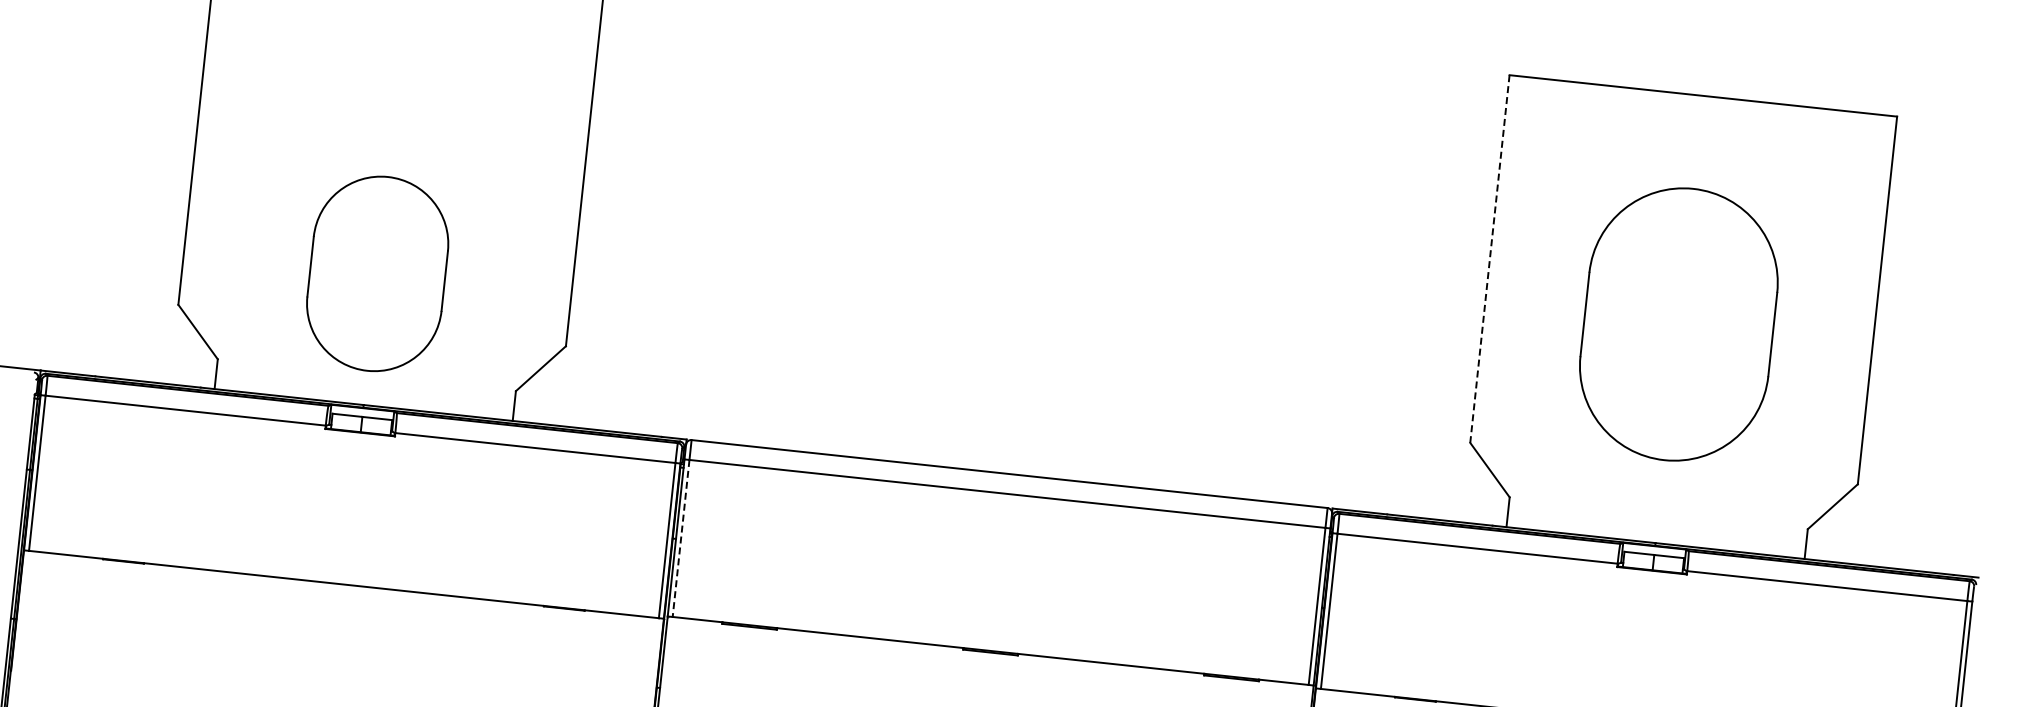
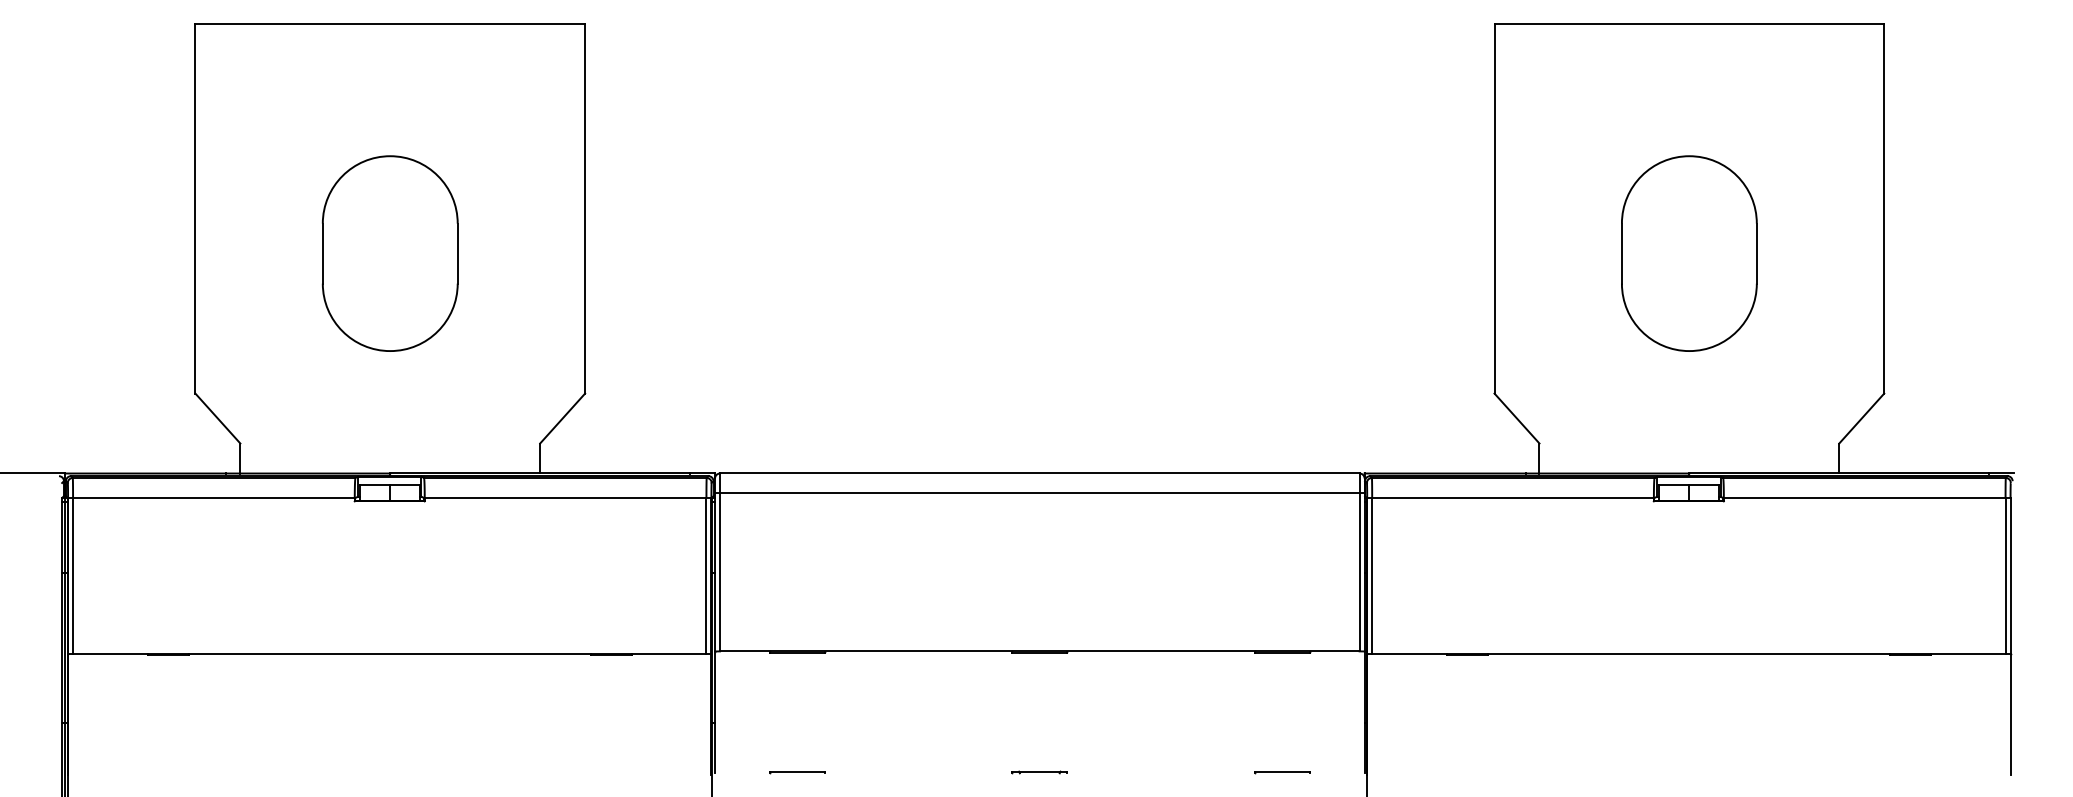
line: (1489, 258) -> (1494, 208), dashed -> solid
part: (376, 273) -> (389, 253), moved
part: (1679, 324) -> (1689, 253), size x0.71
line: (681, 538) -> (720, 572), dashed -> solid

